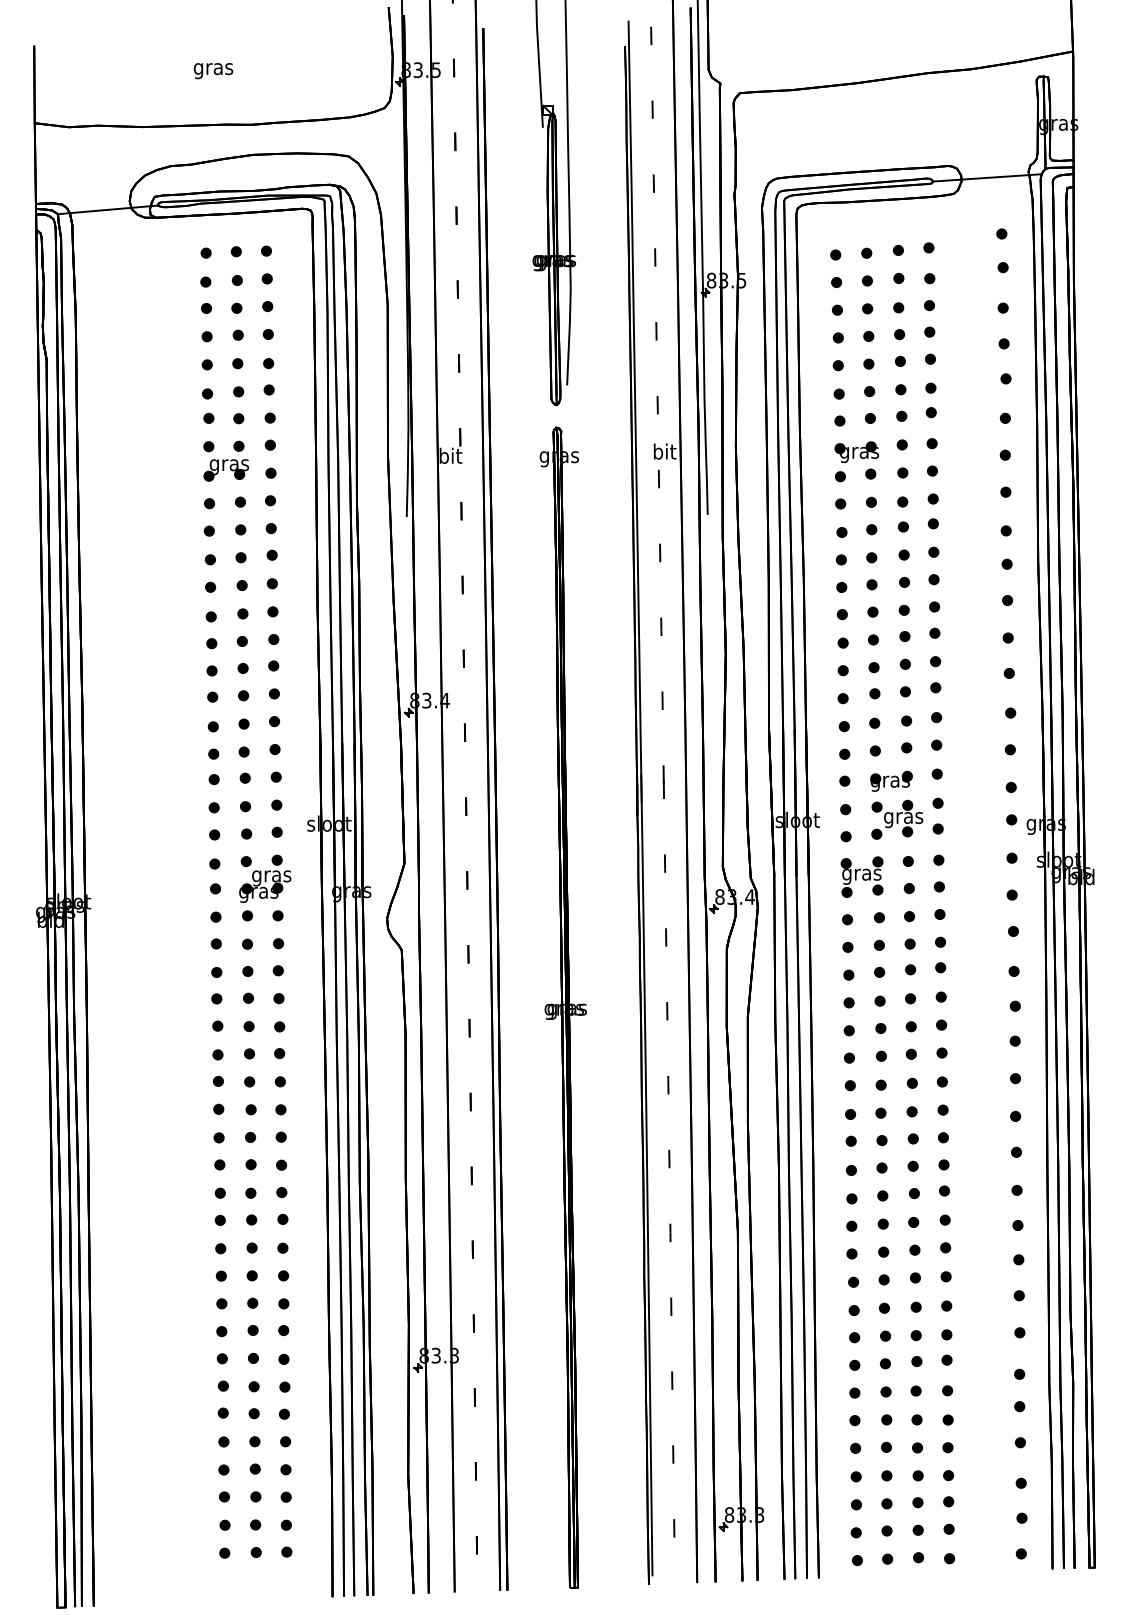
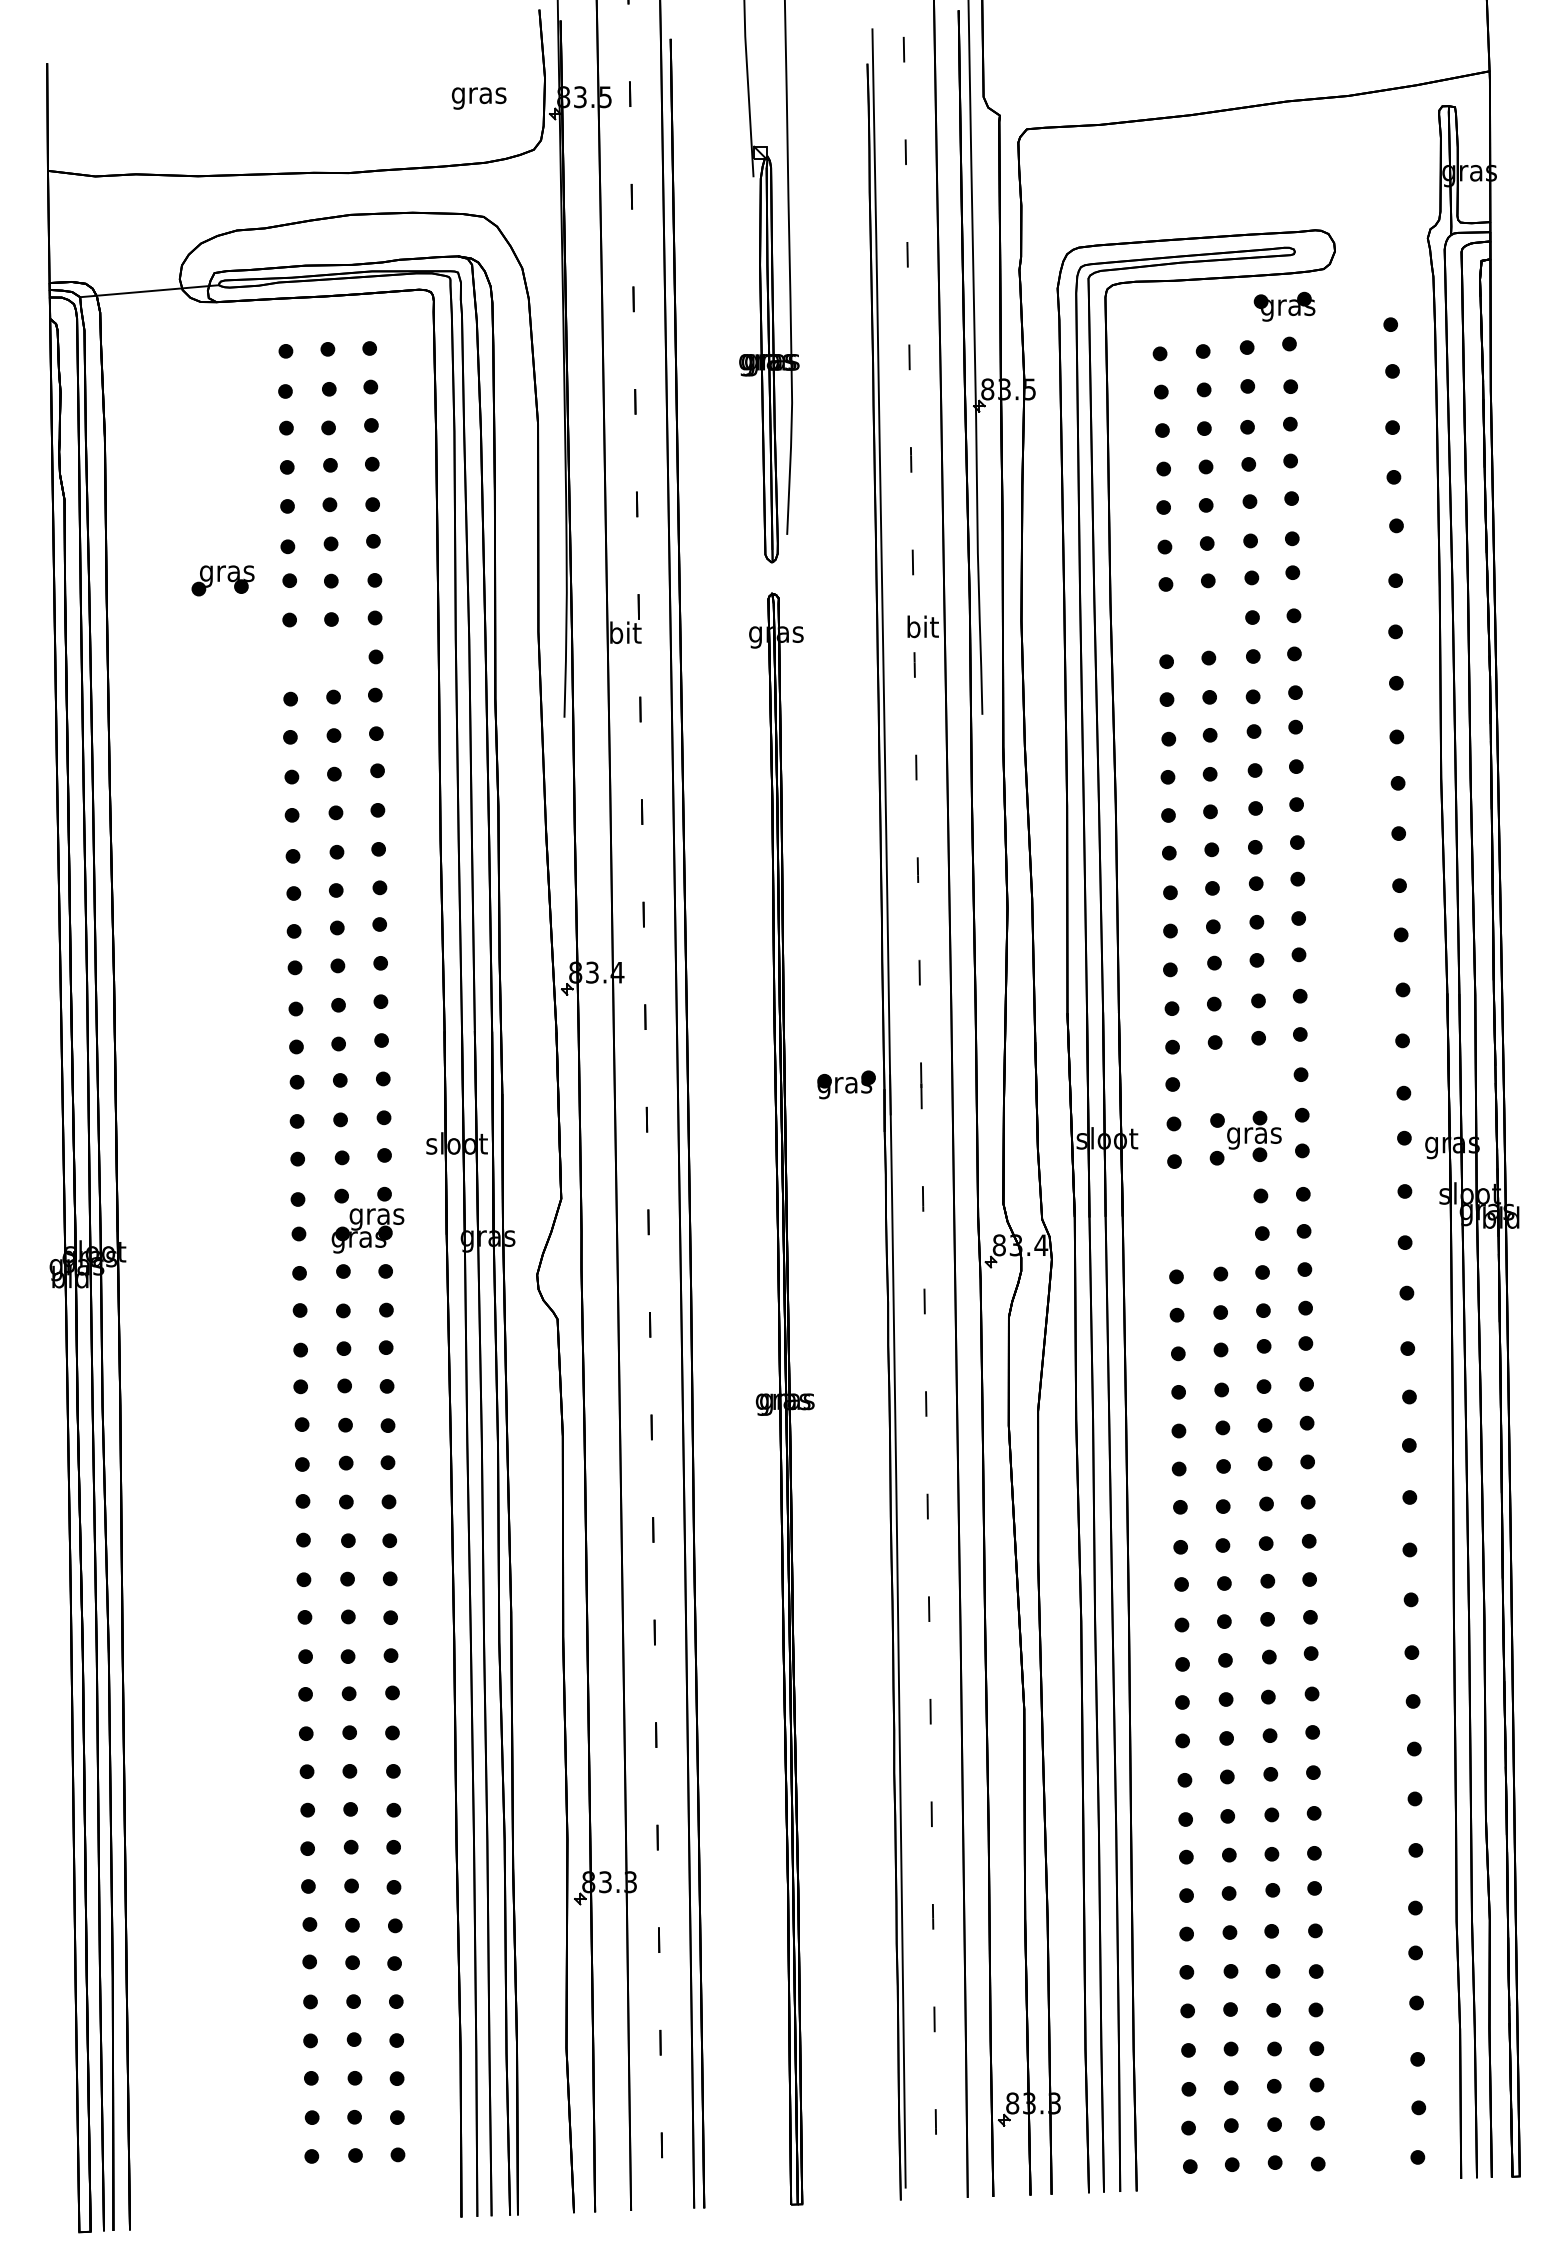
text: (213, 71) -> (478, 98), moved
line: (987, 177) -> (1370, 246), removed
part: (856, 452) -> (1284, 306), moved
part: (226, 470) -> (222, 580), moved
part: (891, 781) -> (846, 1084), moved
part: (861, 876) -> (1196, 1217), removed

